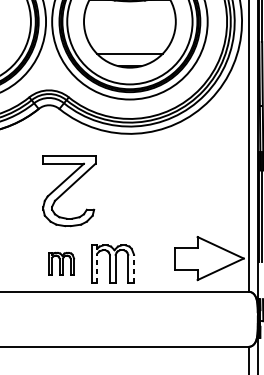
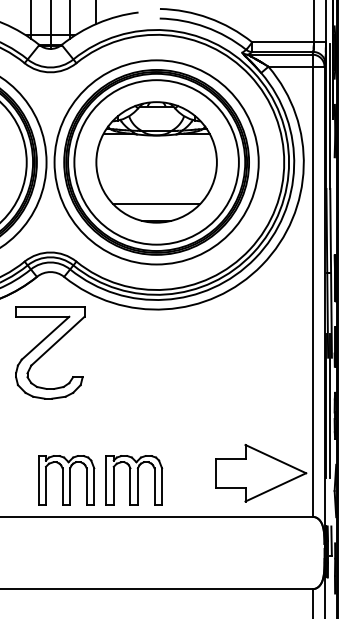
part: (69, 190) -> (50, 352), moved
part: (61, 264) -> (66, 480), size x1.67
line: (97, 267) -> (113, 485), dashed -> solid
line: (134, 268) -> (162, 486), dashed -> solid

